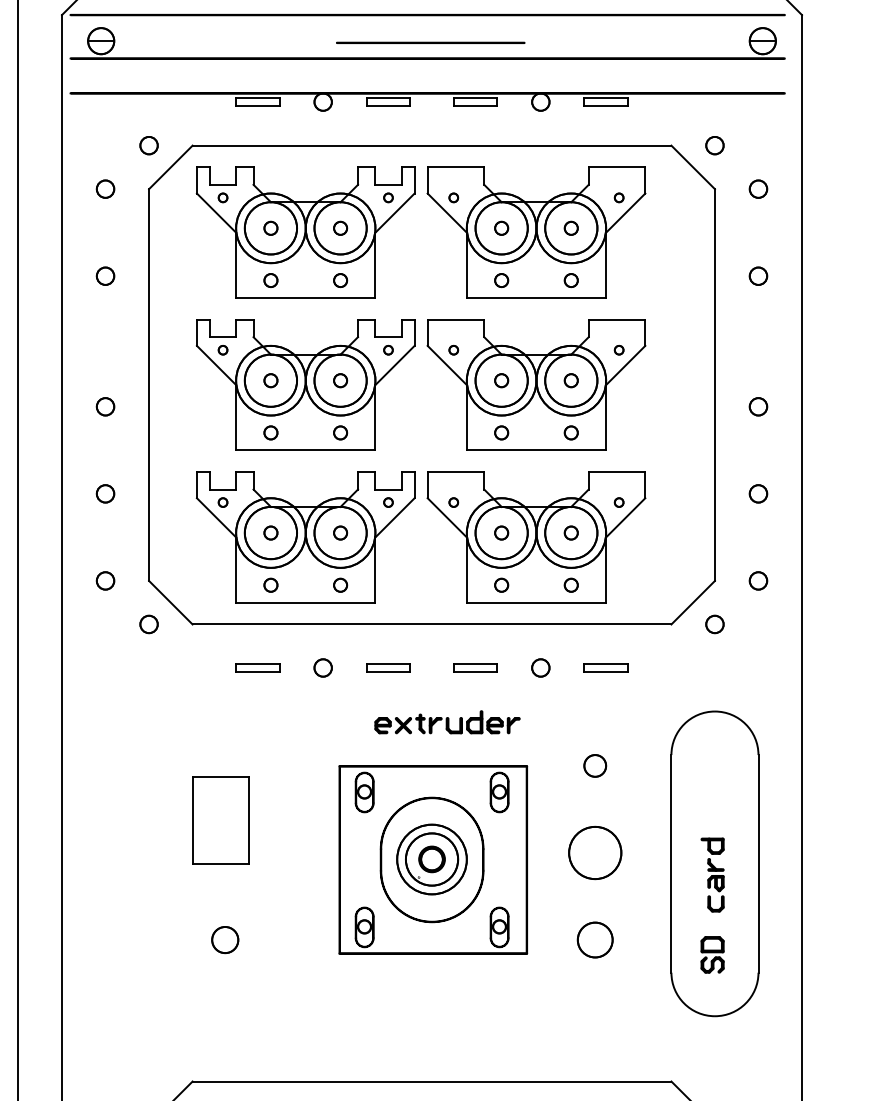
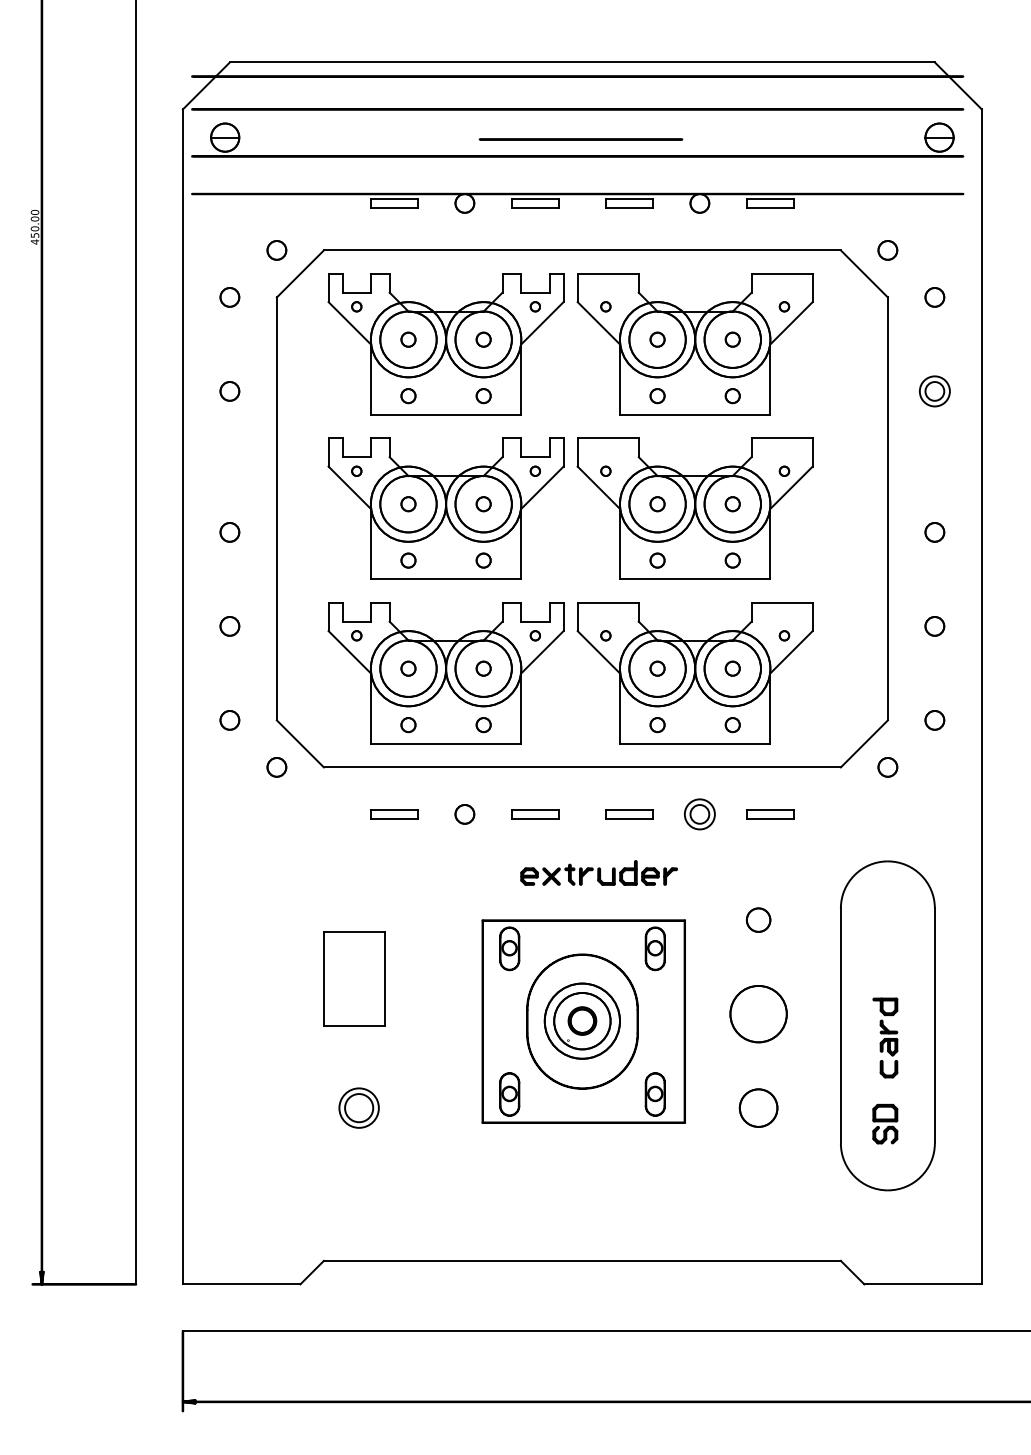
circle: (758, 276) -> (934, 391), size x1.6
circle: (540, 668) -> (699, 814), size x1.6
circle: (225, 940) -> (359, 1108), size x1.4

